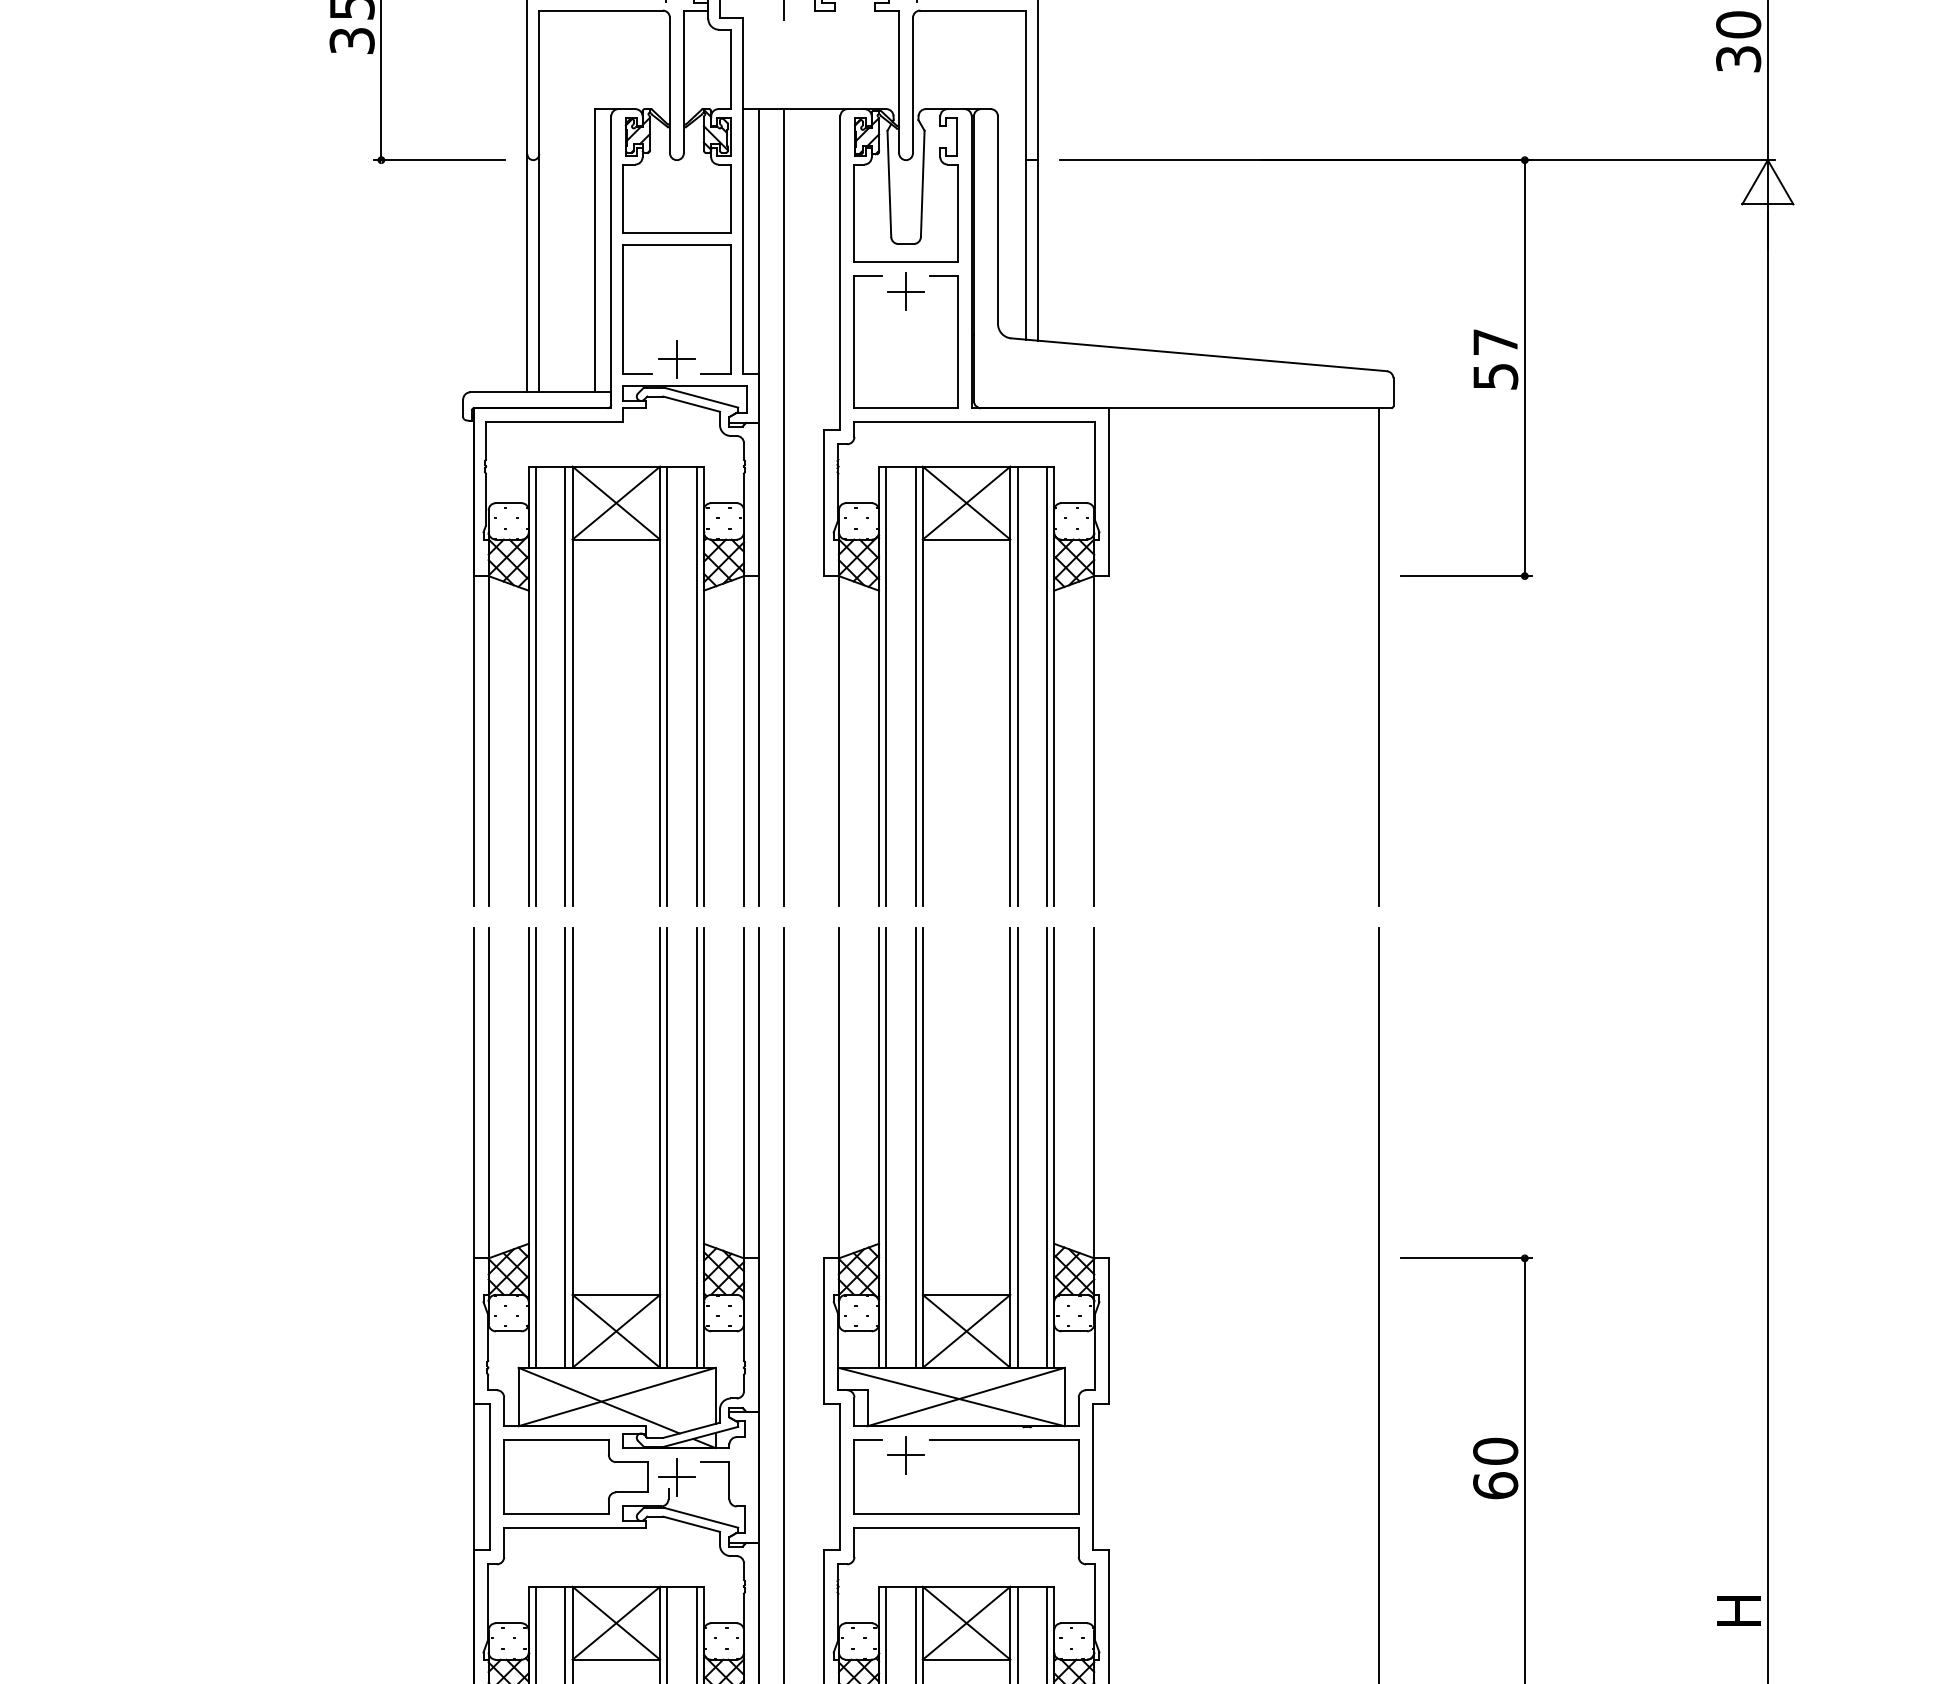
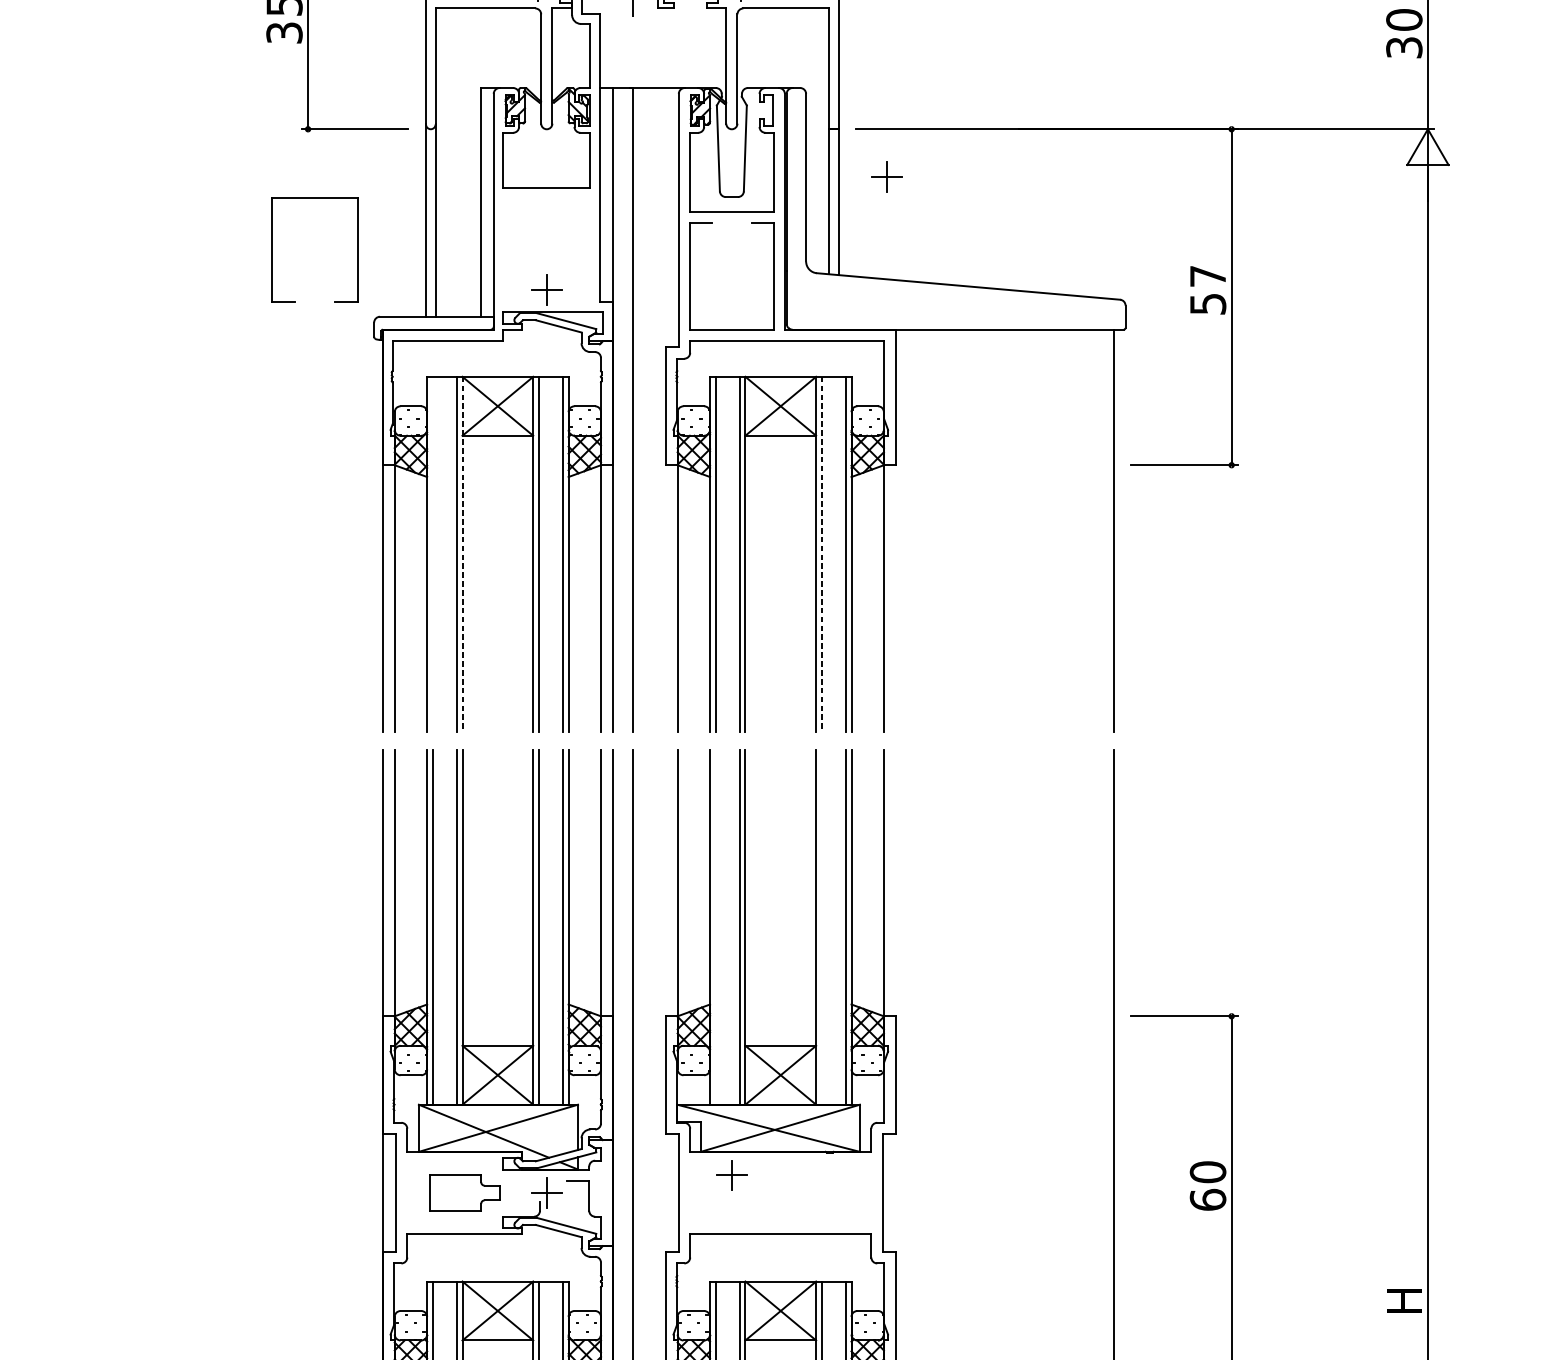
part: (905, 291) -> (886, 177), moved
part: (623, 309) -> (271, 249), moved
line: (536, 686) -> (433, 554), removed
line: (572, 686) -> (462, 554), solid -> dashed
line: (1017, 686) -> (821, 554), solid -> dashed
line: (886, 1147) -> (716, 926), removed
line: (1017, 1147) -> (821, 926), removed
part: (966, 1440) -> (780, 1163), removed
part: (575, 1476) -> (464, 1192), size x0.6

